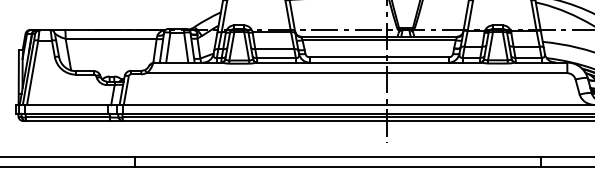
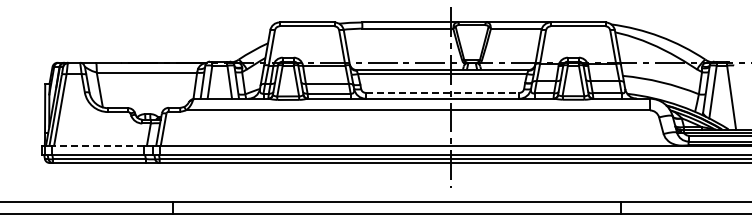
line: (379, 56) -> (442, 92), solid -> dashed
line: (67, 105) -> (98, 145), solid -> dashed

